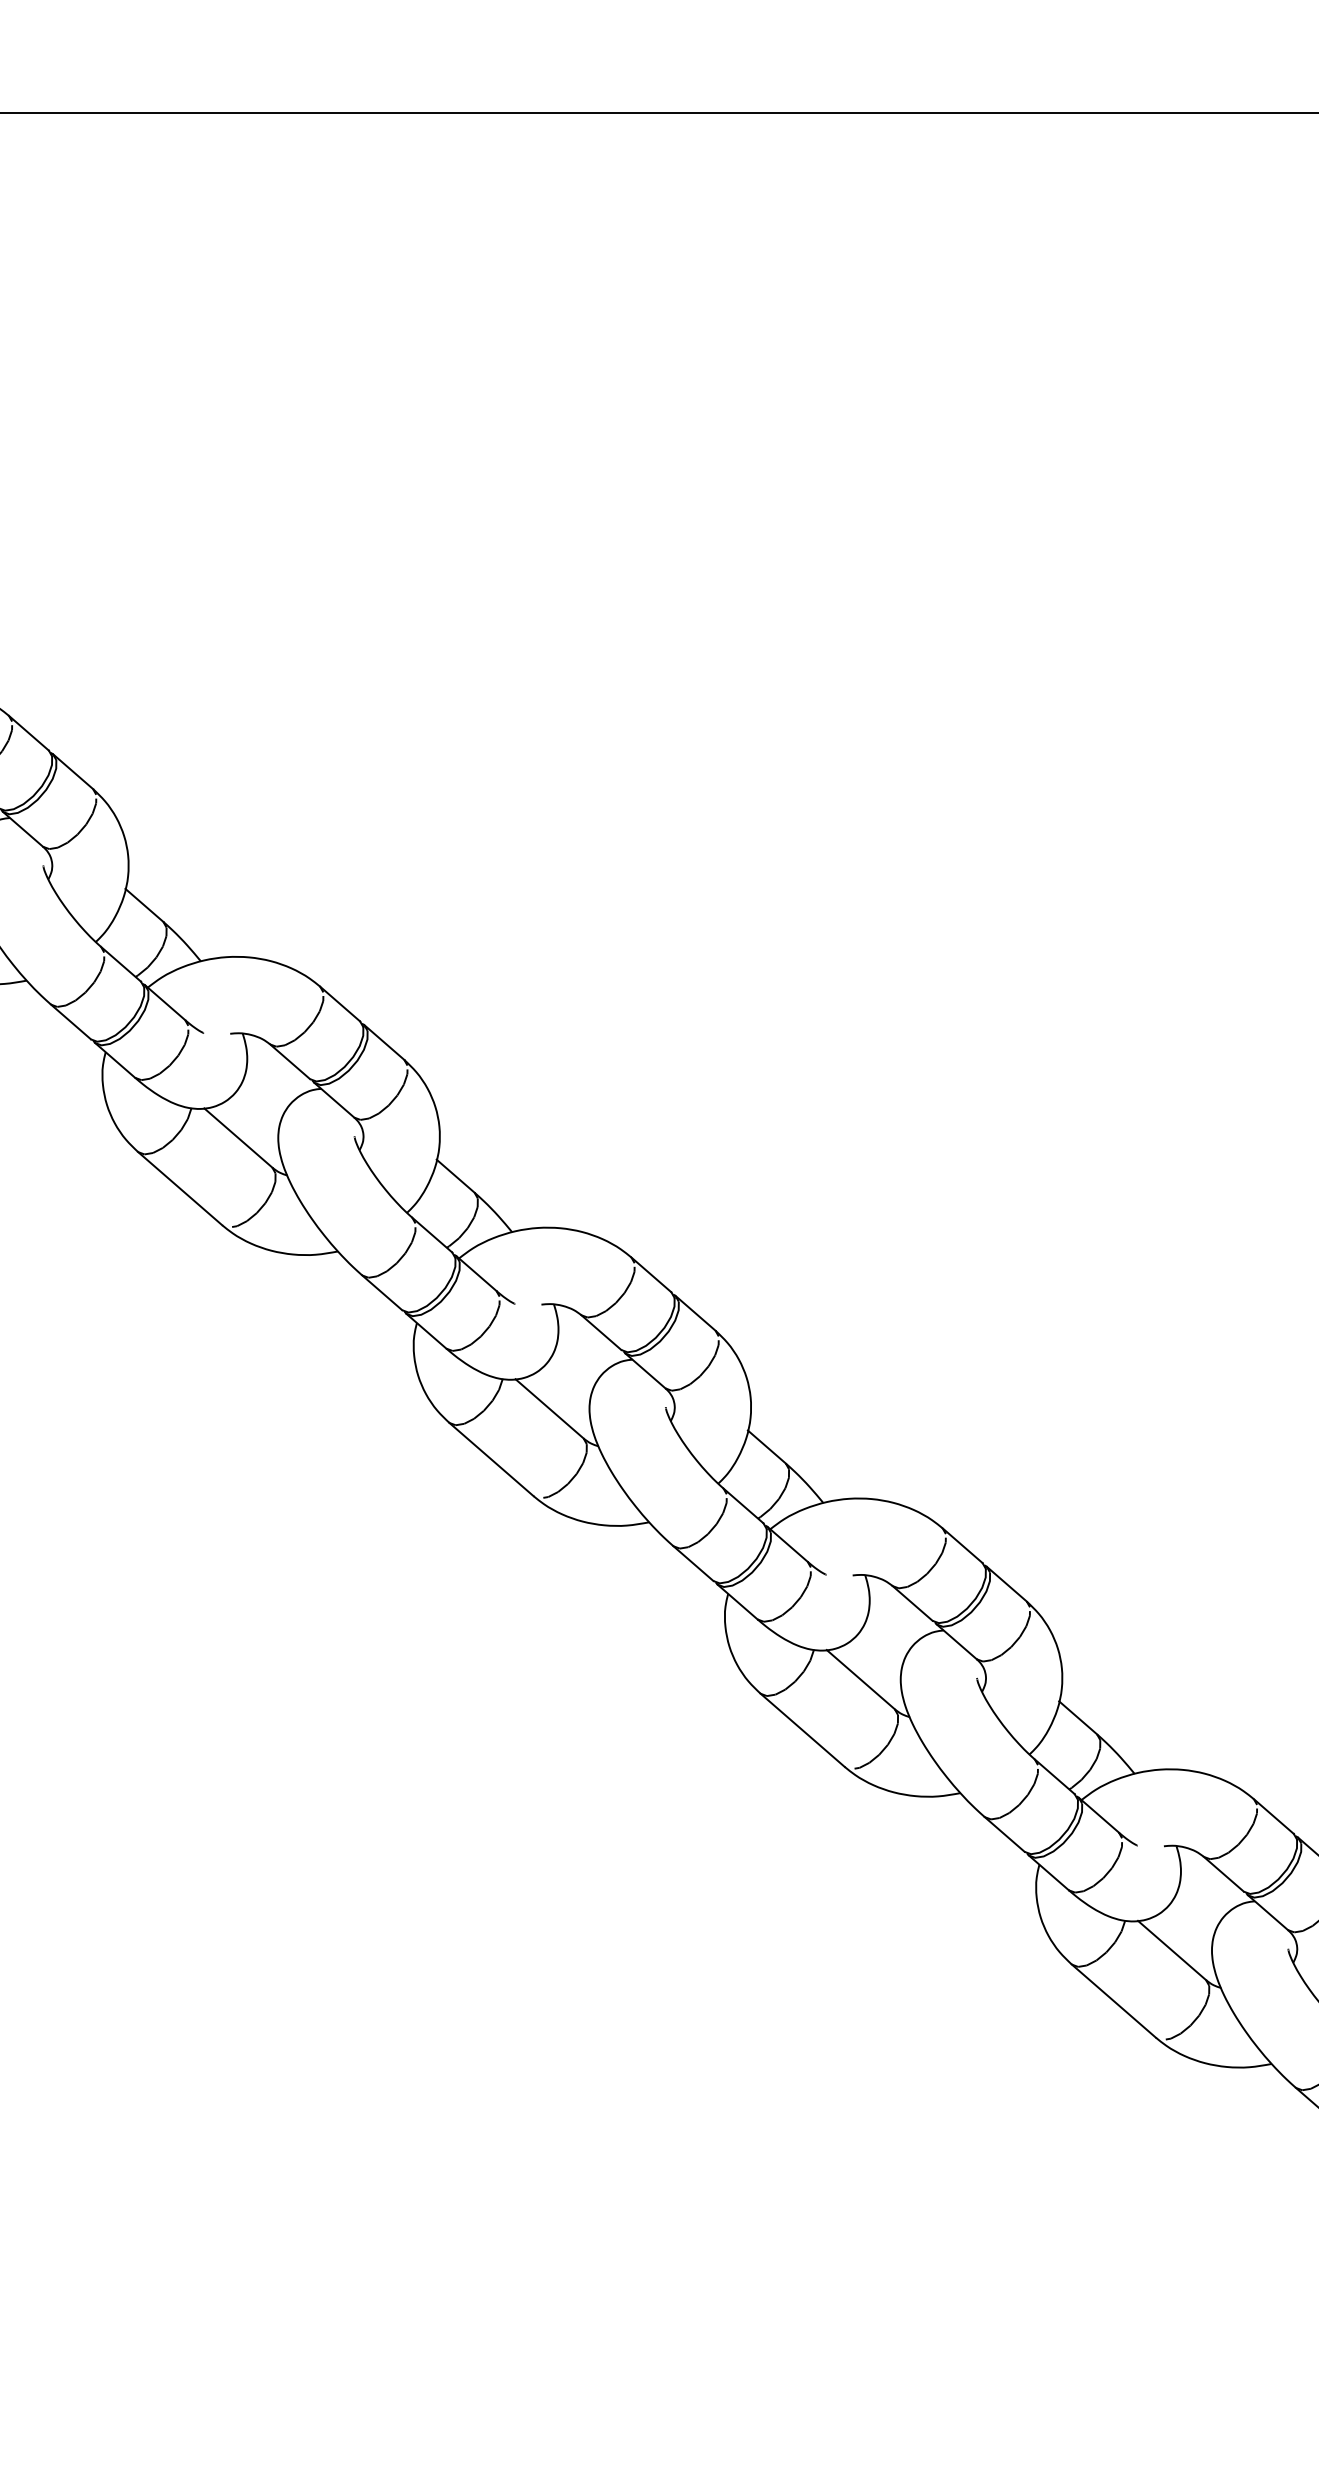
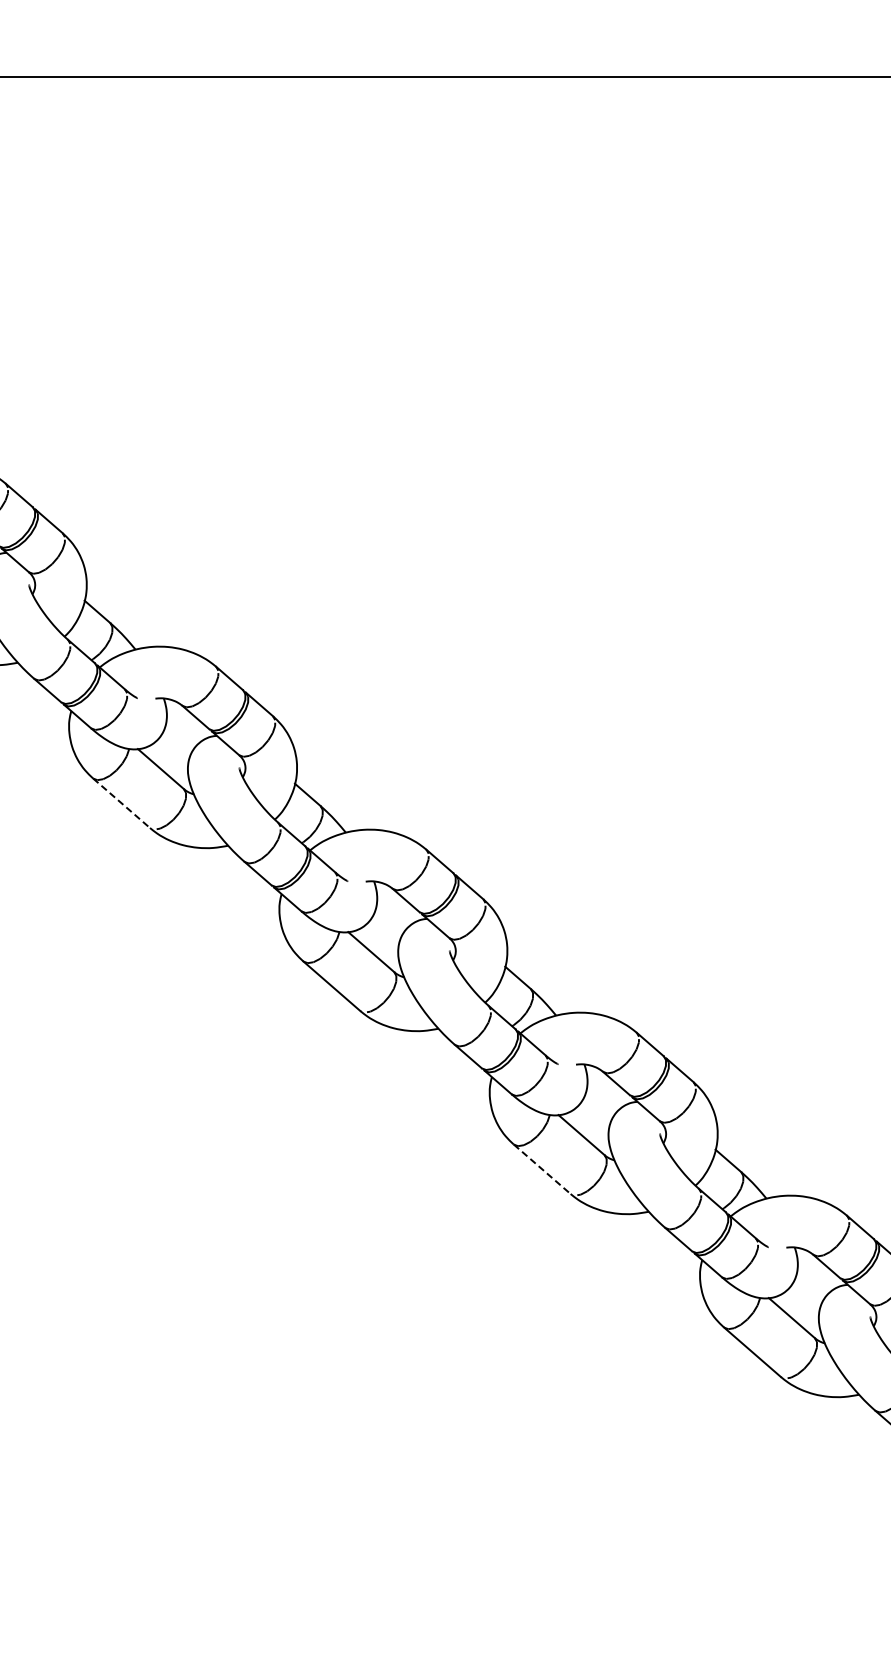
line: (180, 1188) -> (121, 803), solid -> dashed
line: (803, 1730) -> (542, 1169), solid -> dashed

